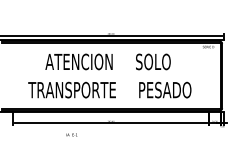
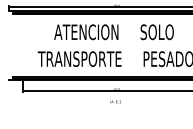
text: (71, 134) -> (115, 101), moved

